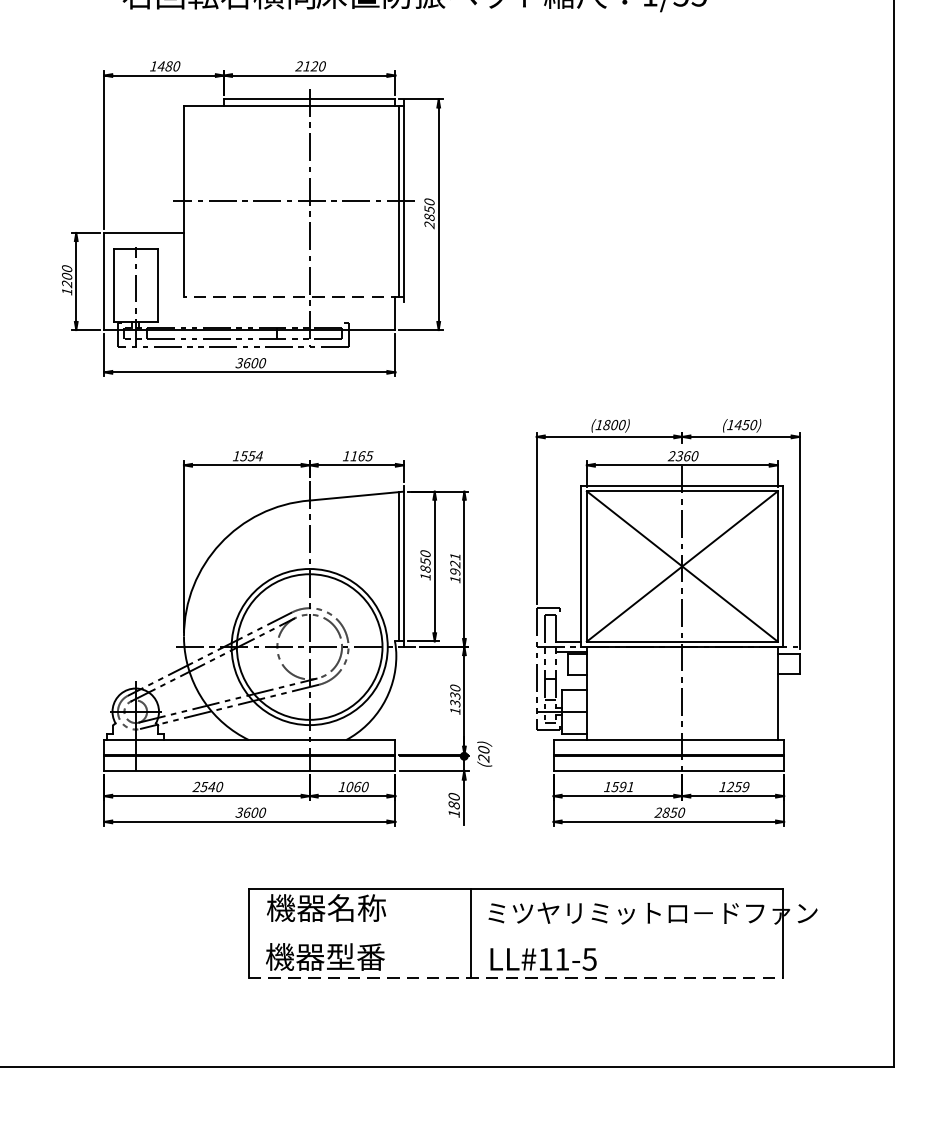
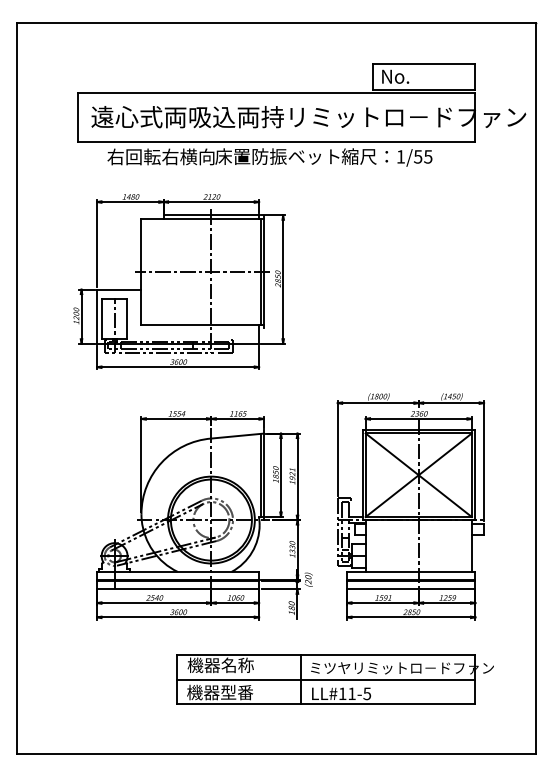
line: (293, 297) -> (202, 325), dashed -> solid
line: (514, 933) -> (325, 679), added
line: (516, 978) -> (326, 704), dashed -> solid

